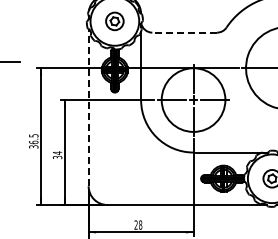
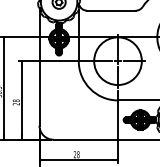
line: (184, 32) -> (111, 10), dashed -> solid
line: (88, 107) -> (39, 66), dashed -> solid
text: (57, 154) -> (16, 101), 34 -> 28

